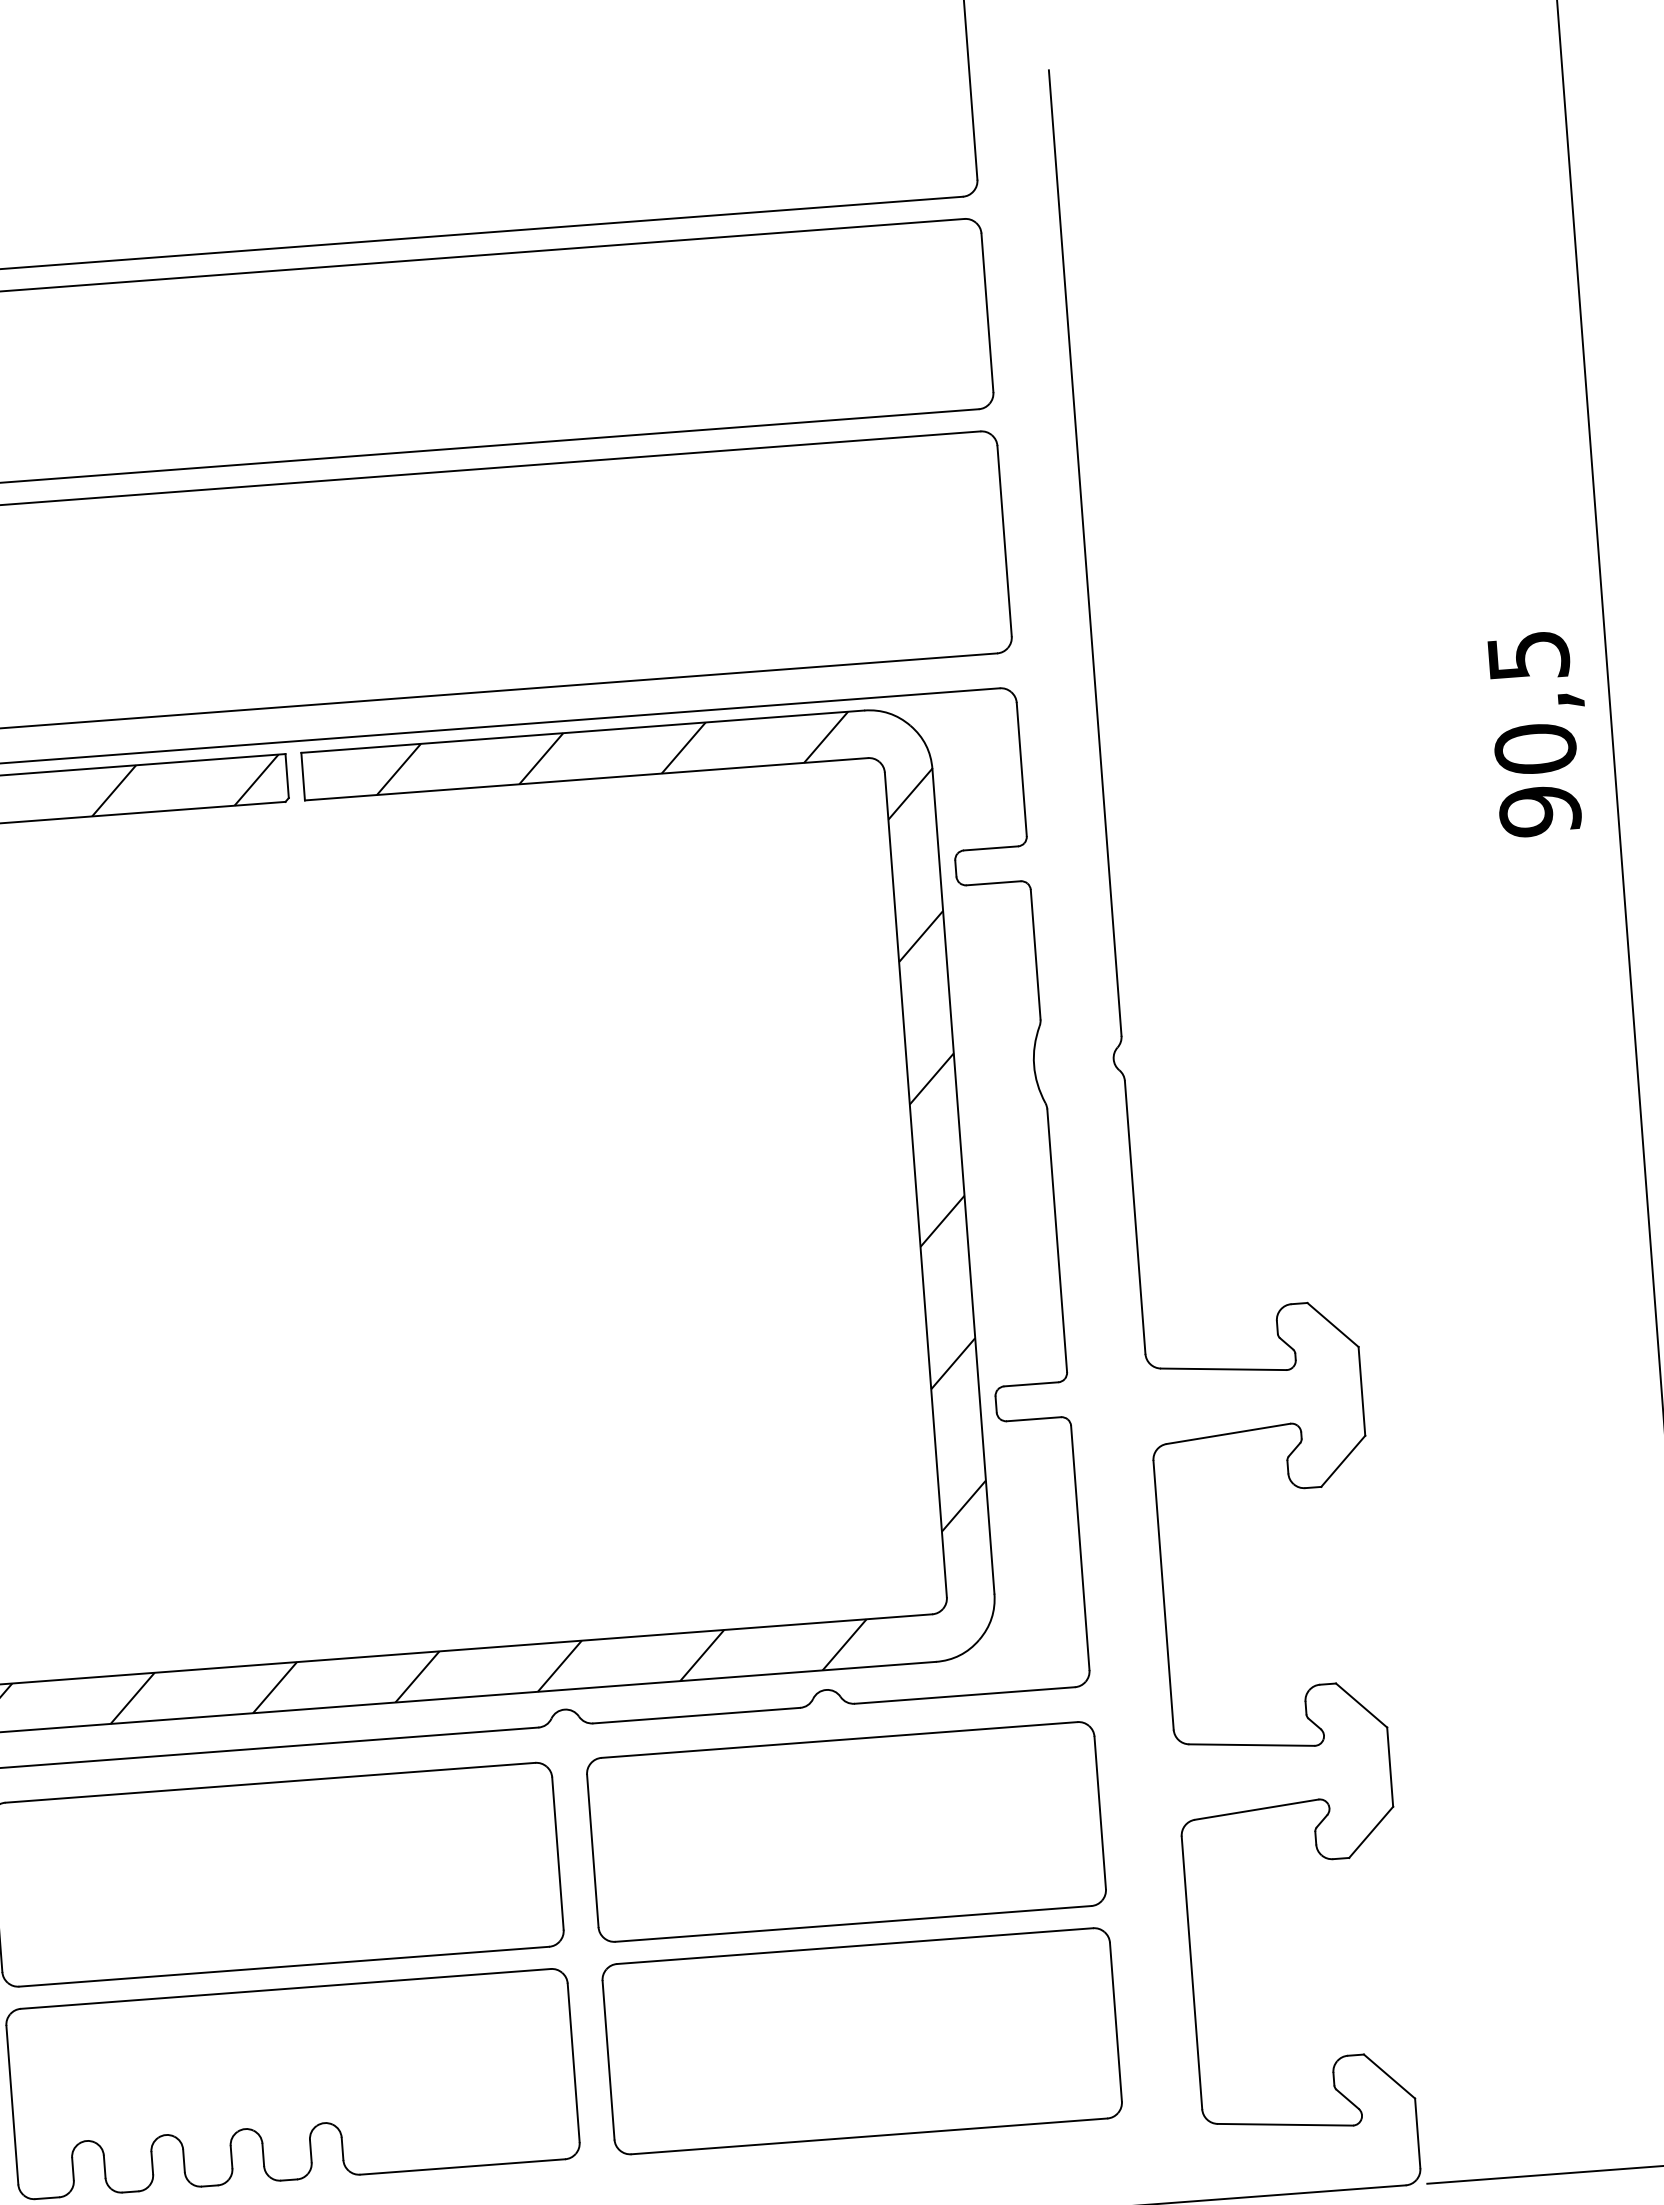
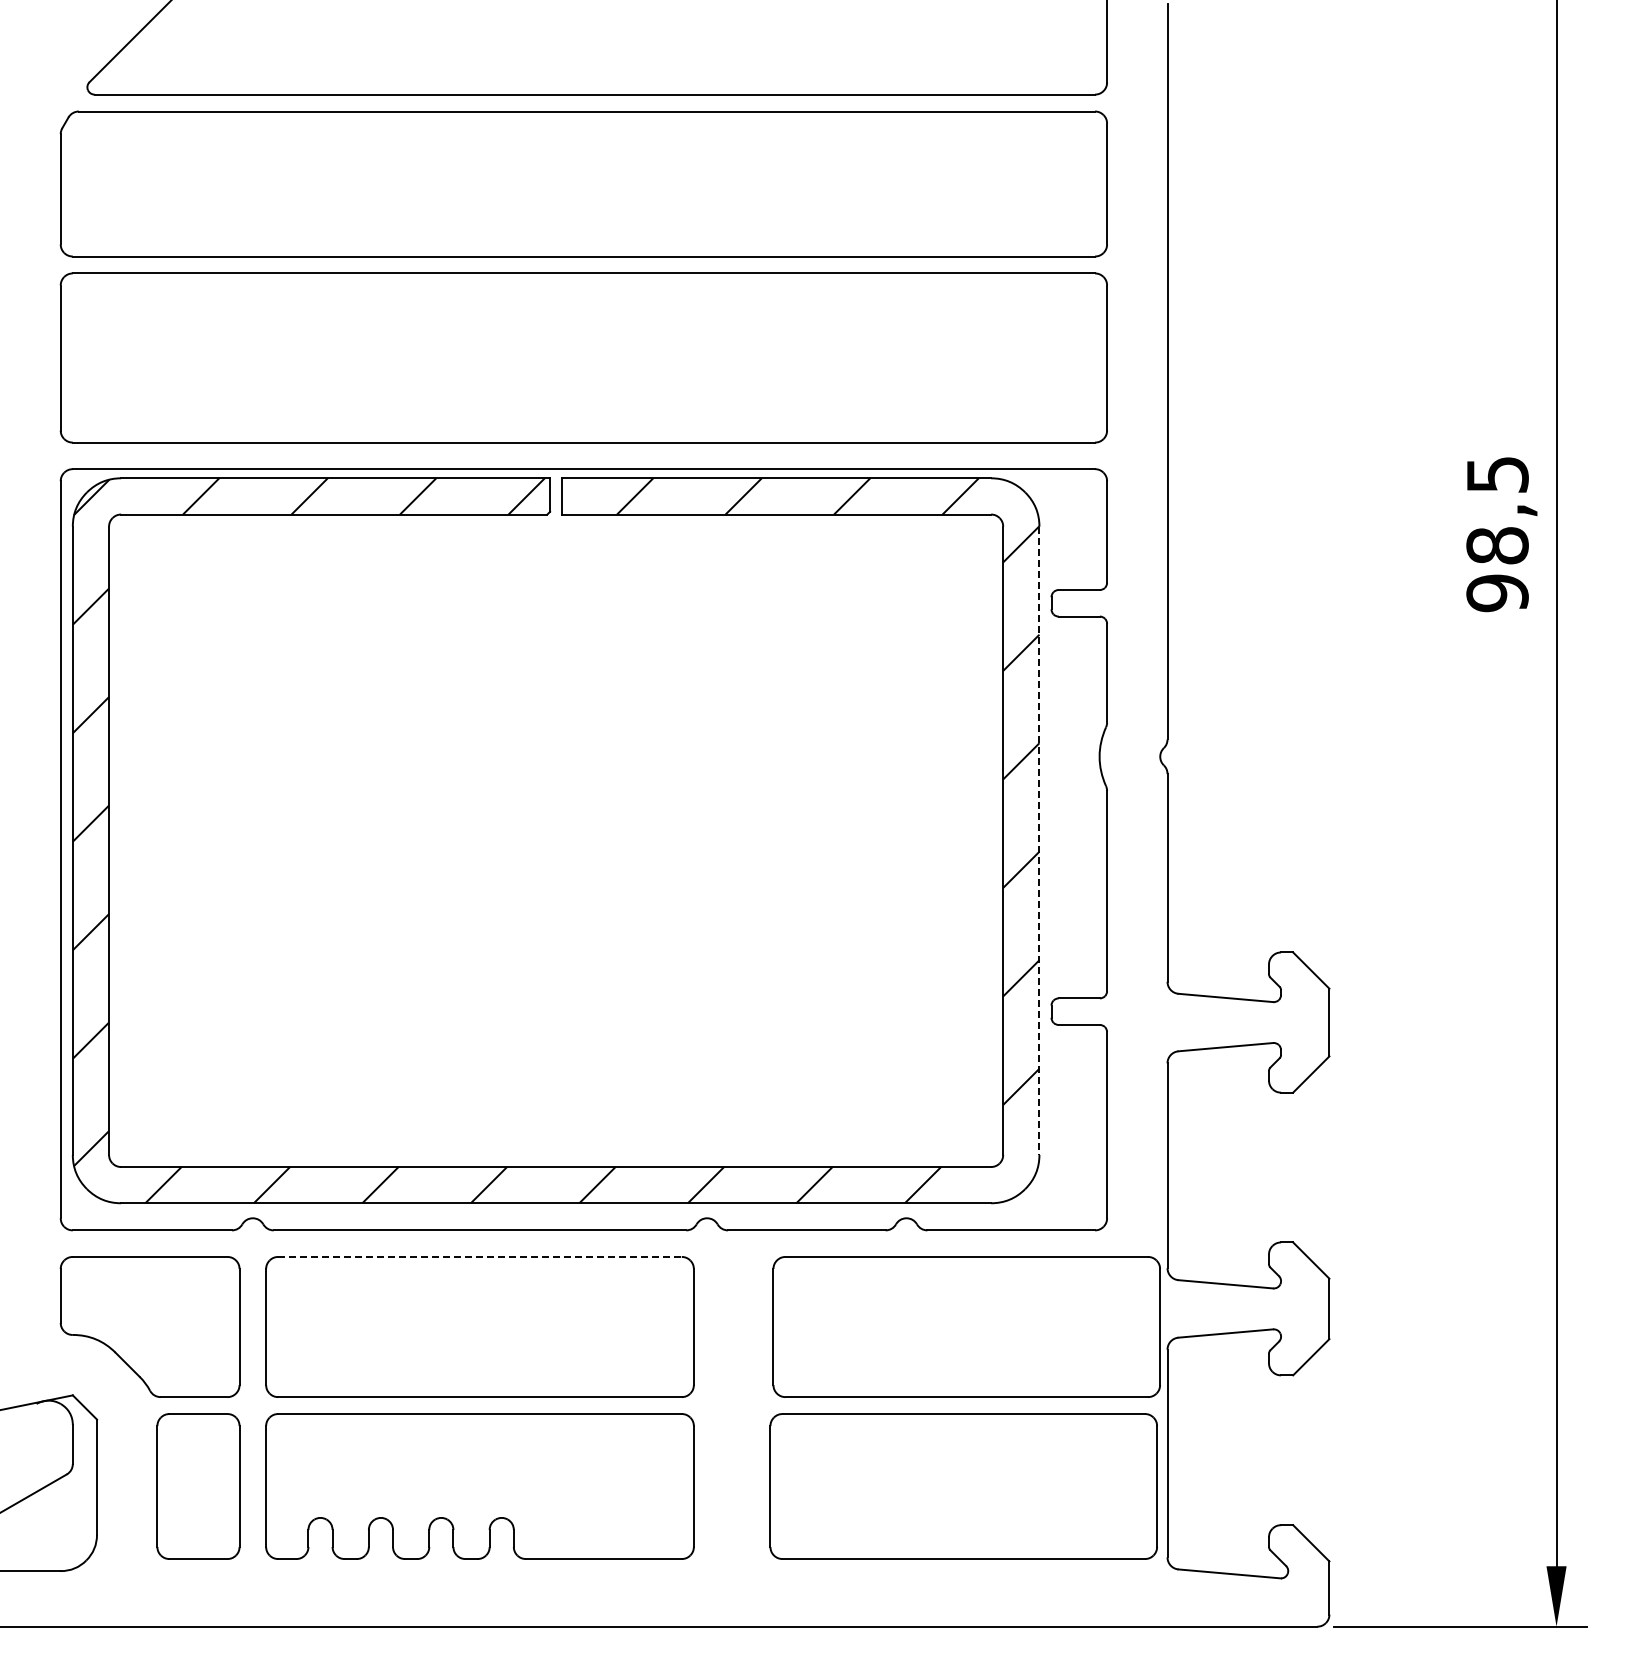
text: (1535, 748) -> (1497, 545), 90,5 -> 98,5
line: (963, 1182) -> (1039, 841), solid -> dashed
line: (270, 1782) -> (480, 1256), solid -> dashed
part: (846, 1831) -> (966, 1326), moved
part: (861, 2041) -> (963, 1486), moved

